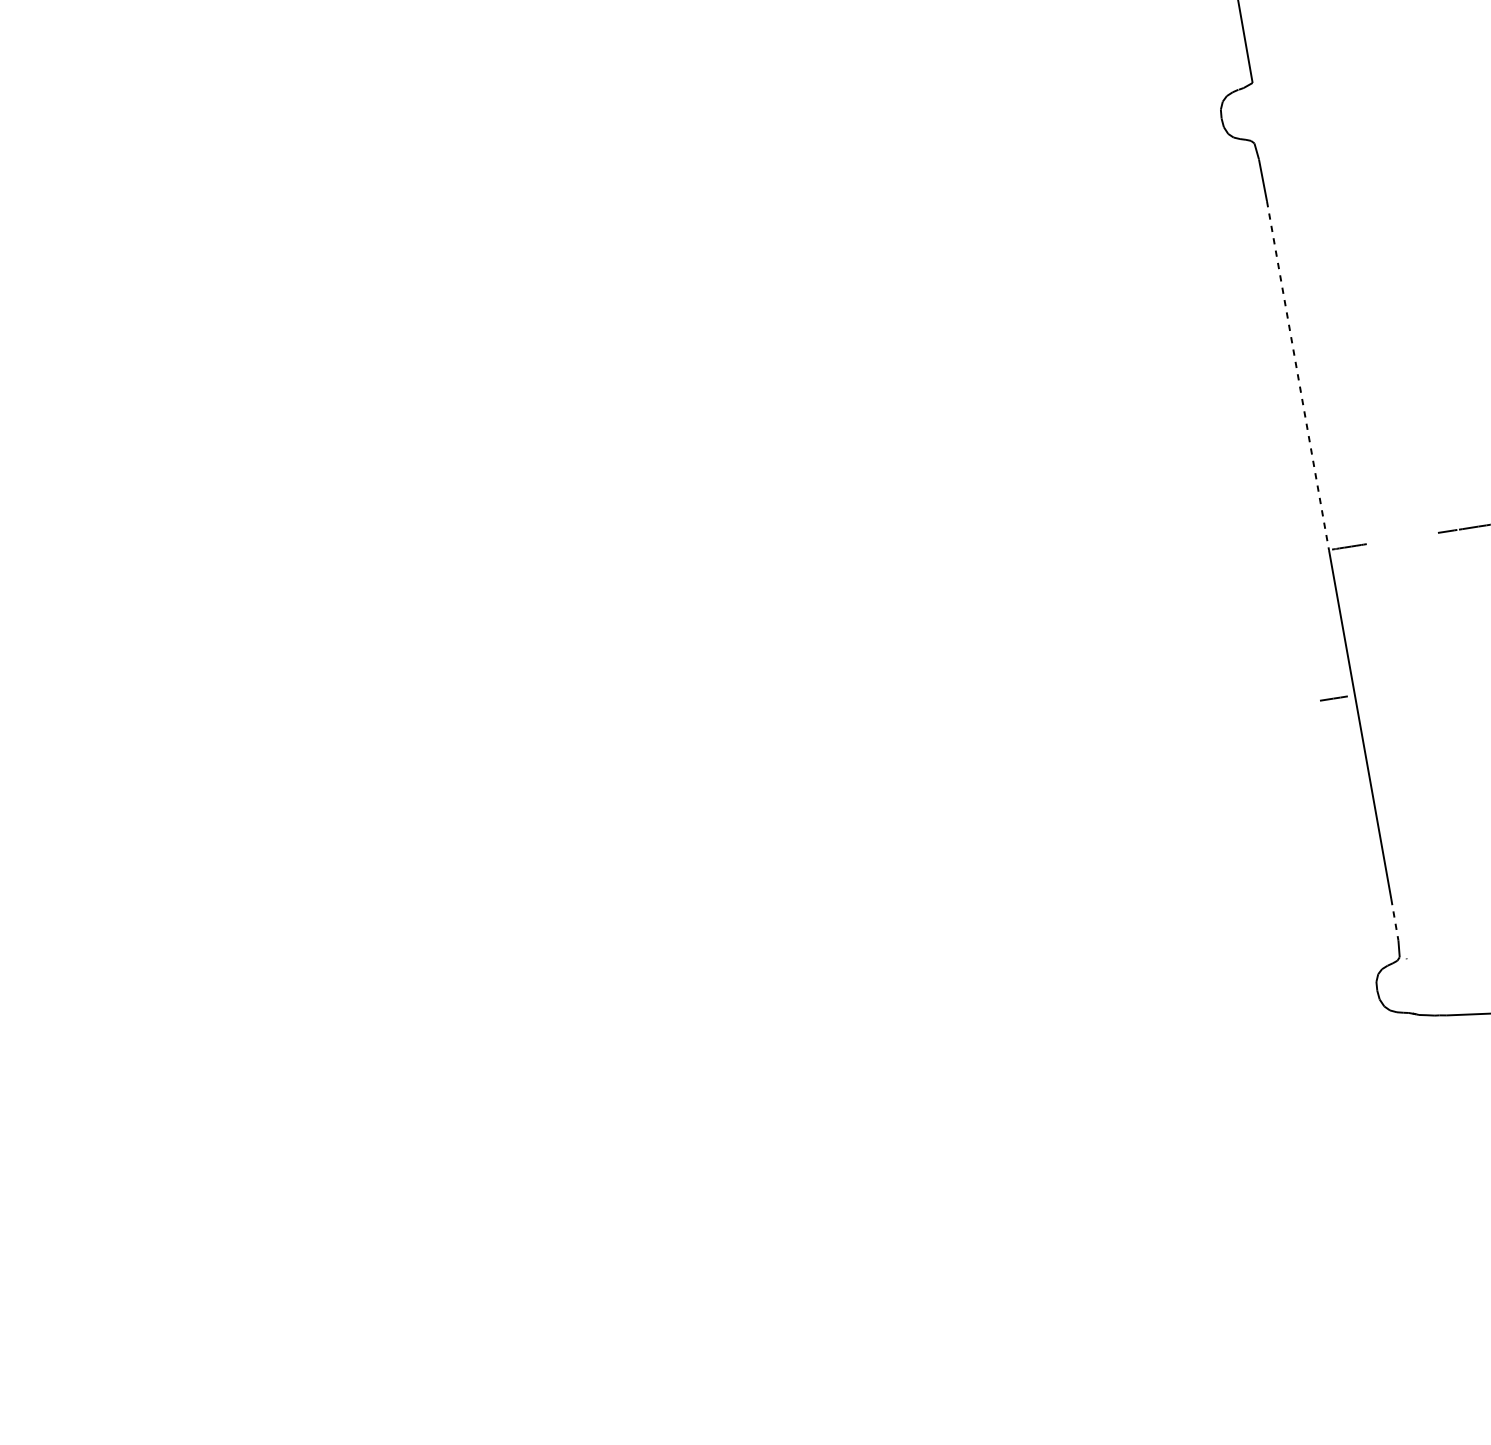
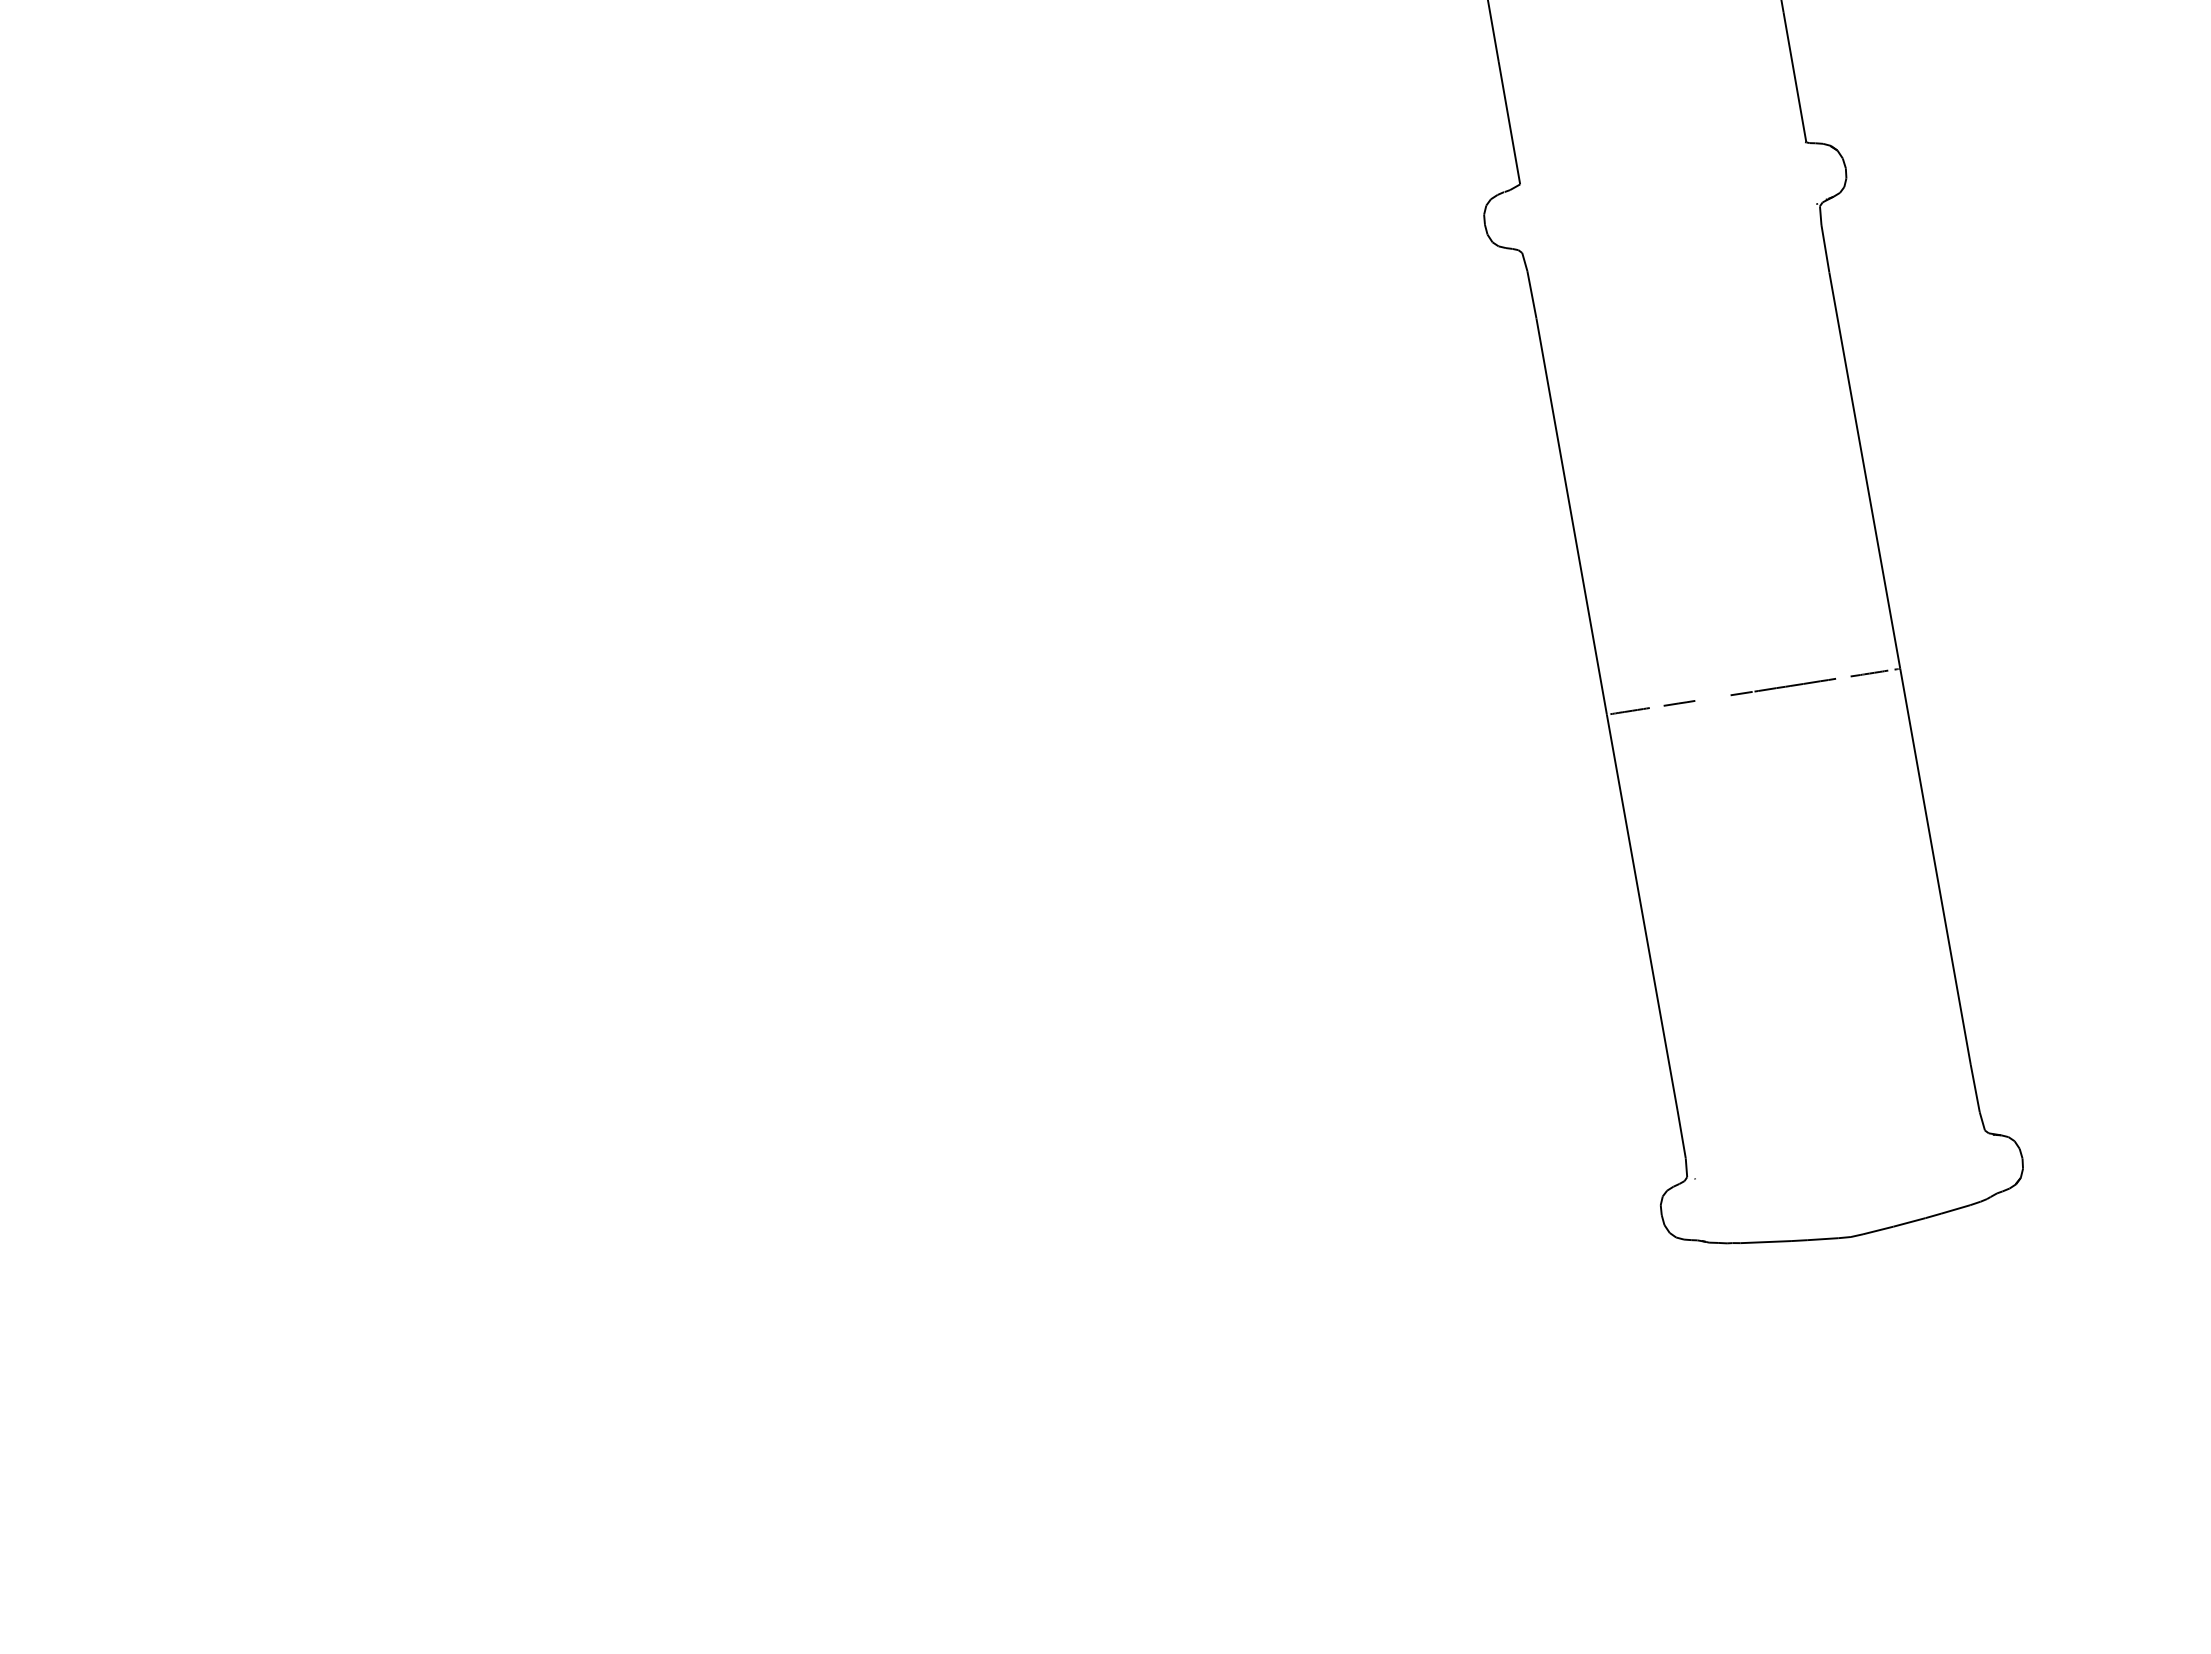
line: (1297, 376) -> (1571, 517), dashed -> solid
line: (1333, 698) -> (1679, 703), moved
line: (1394, 920) -> (1681, 1135), dashed -> solid

